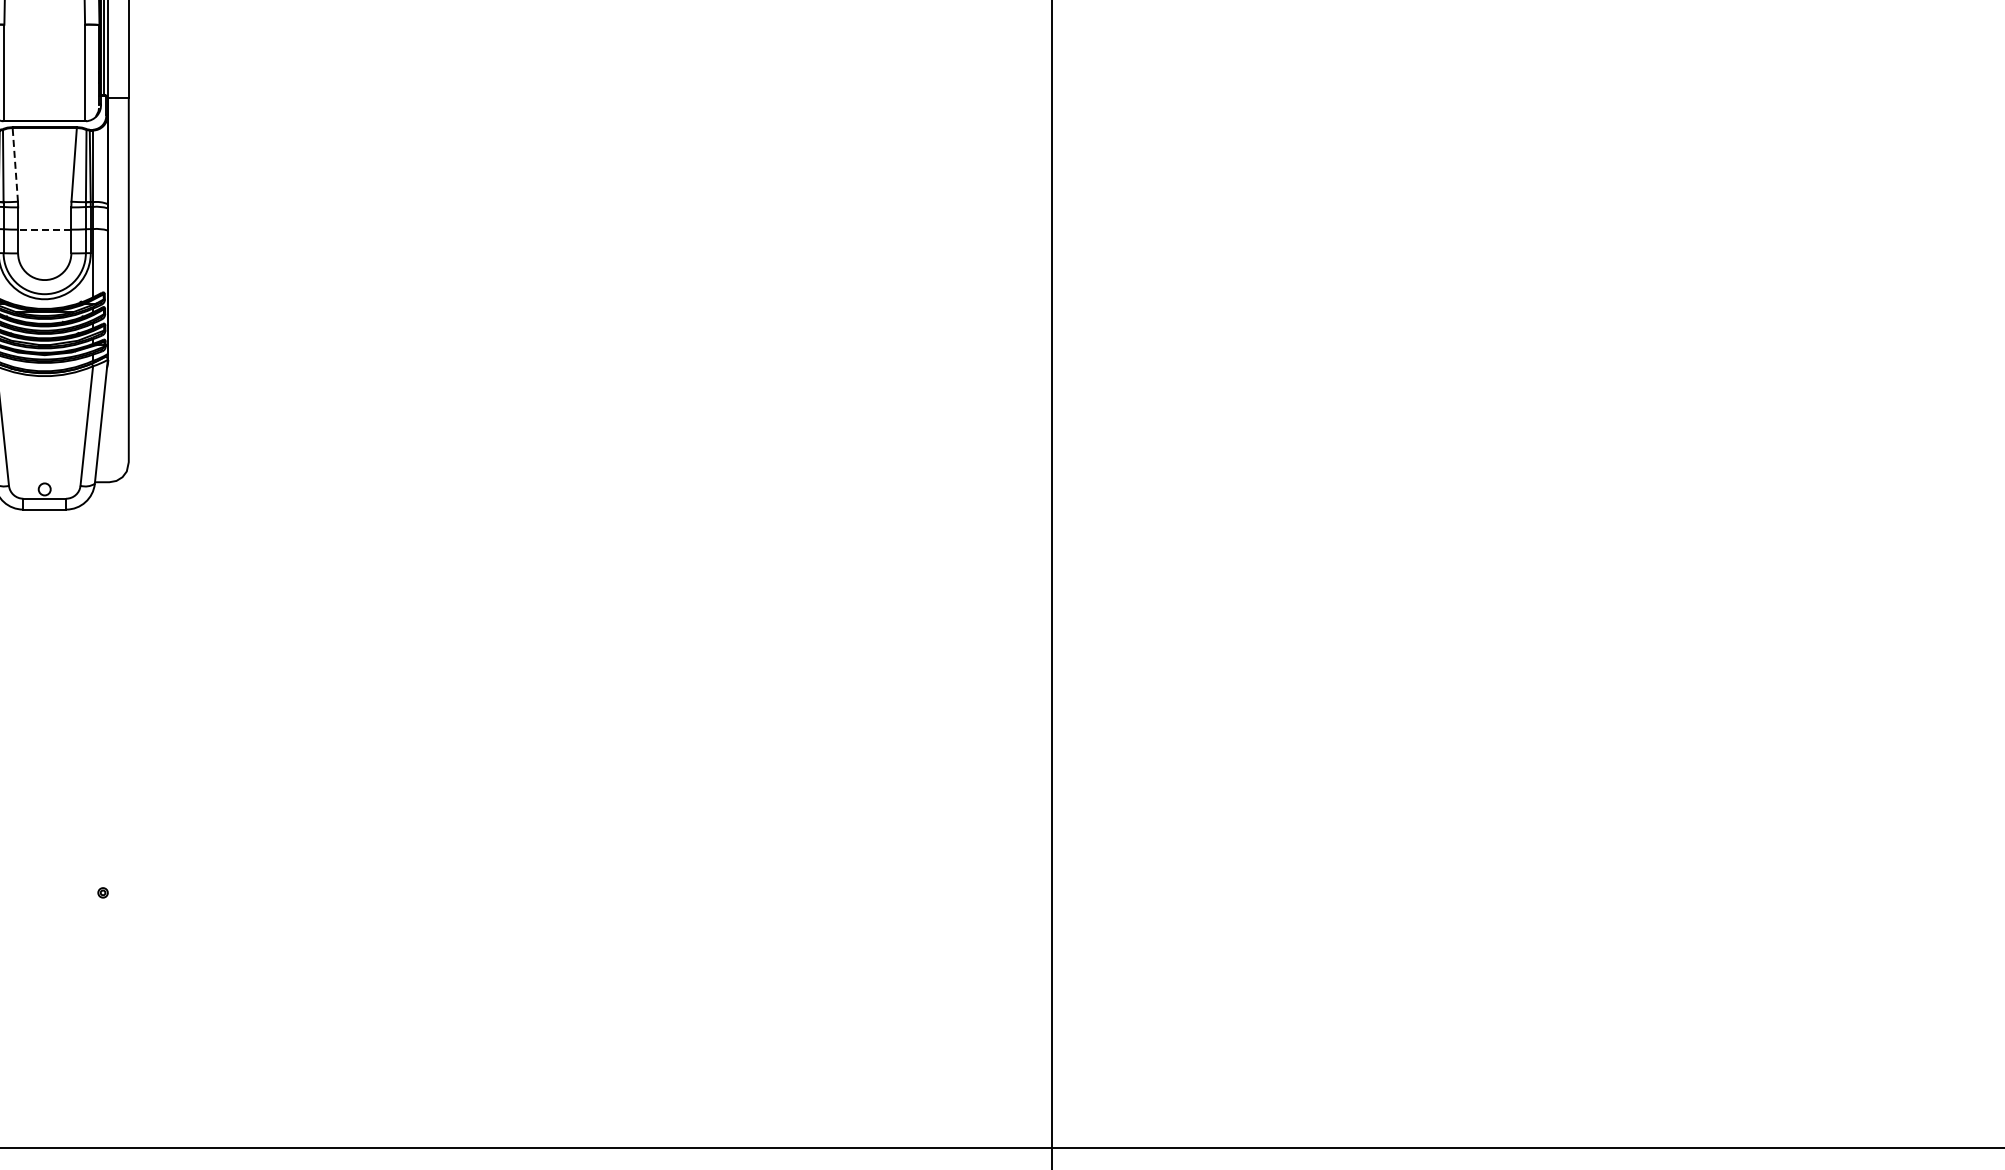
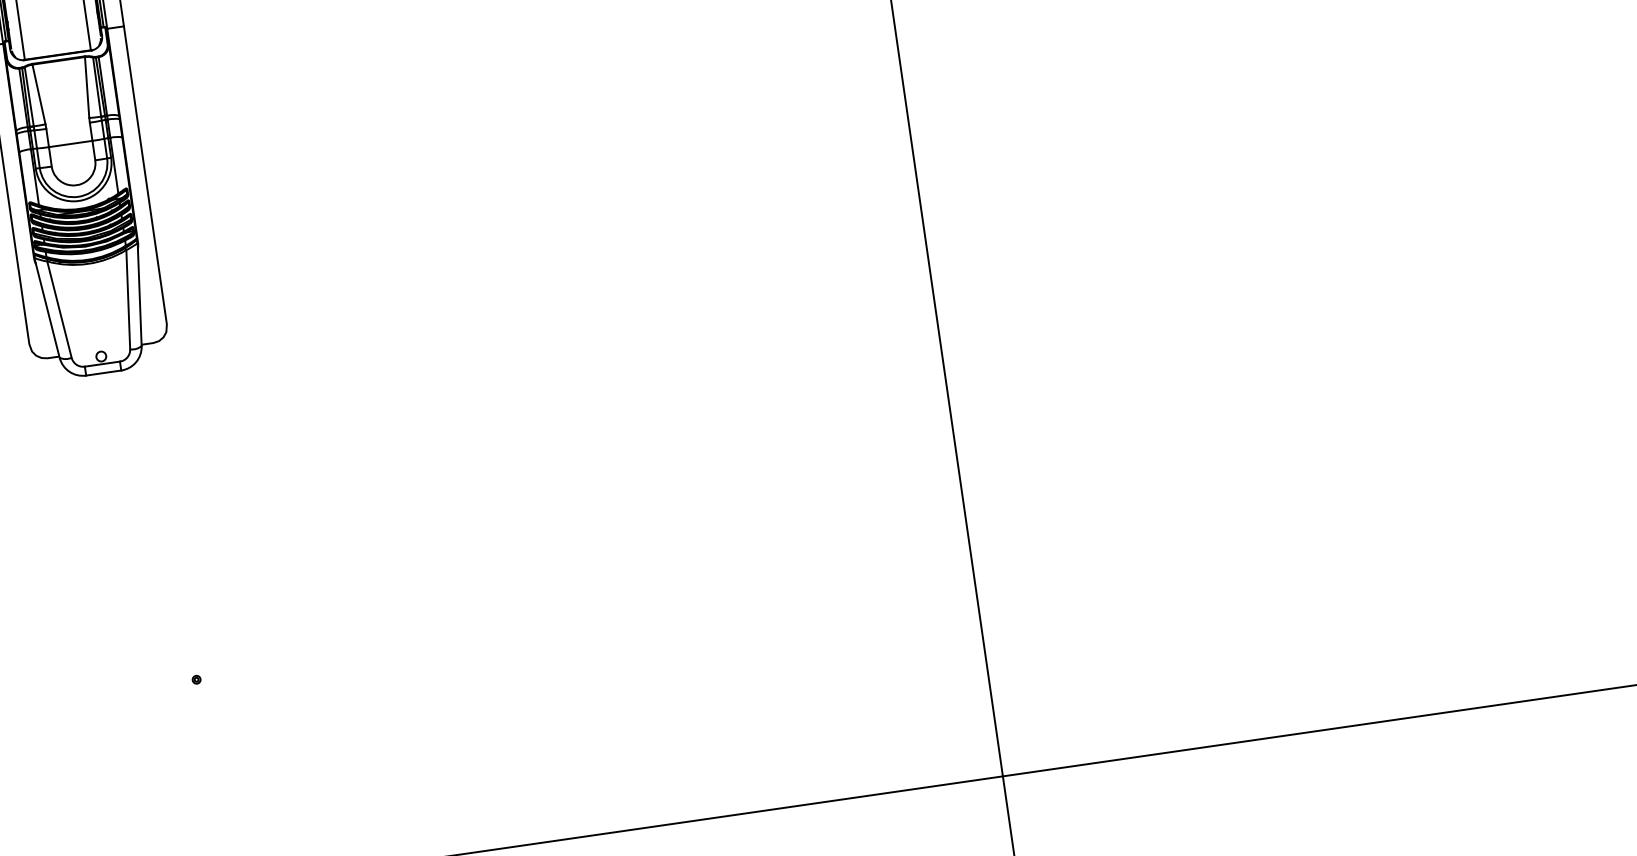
line: (15, 164) -> (39, 94), dashed -> solid
line: (44, 229) -> (70, 143), dashed -> solid

